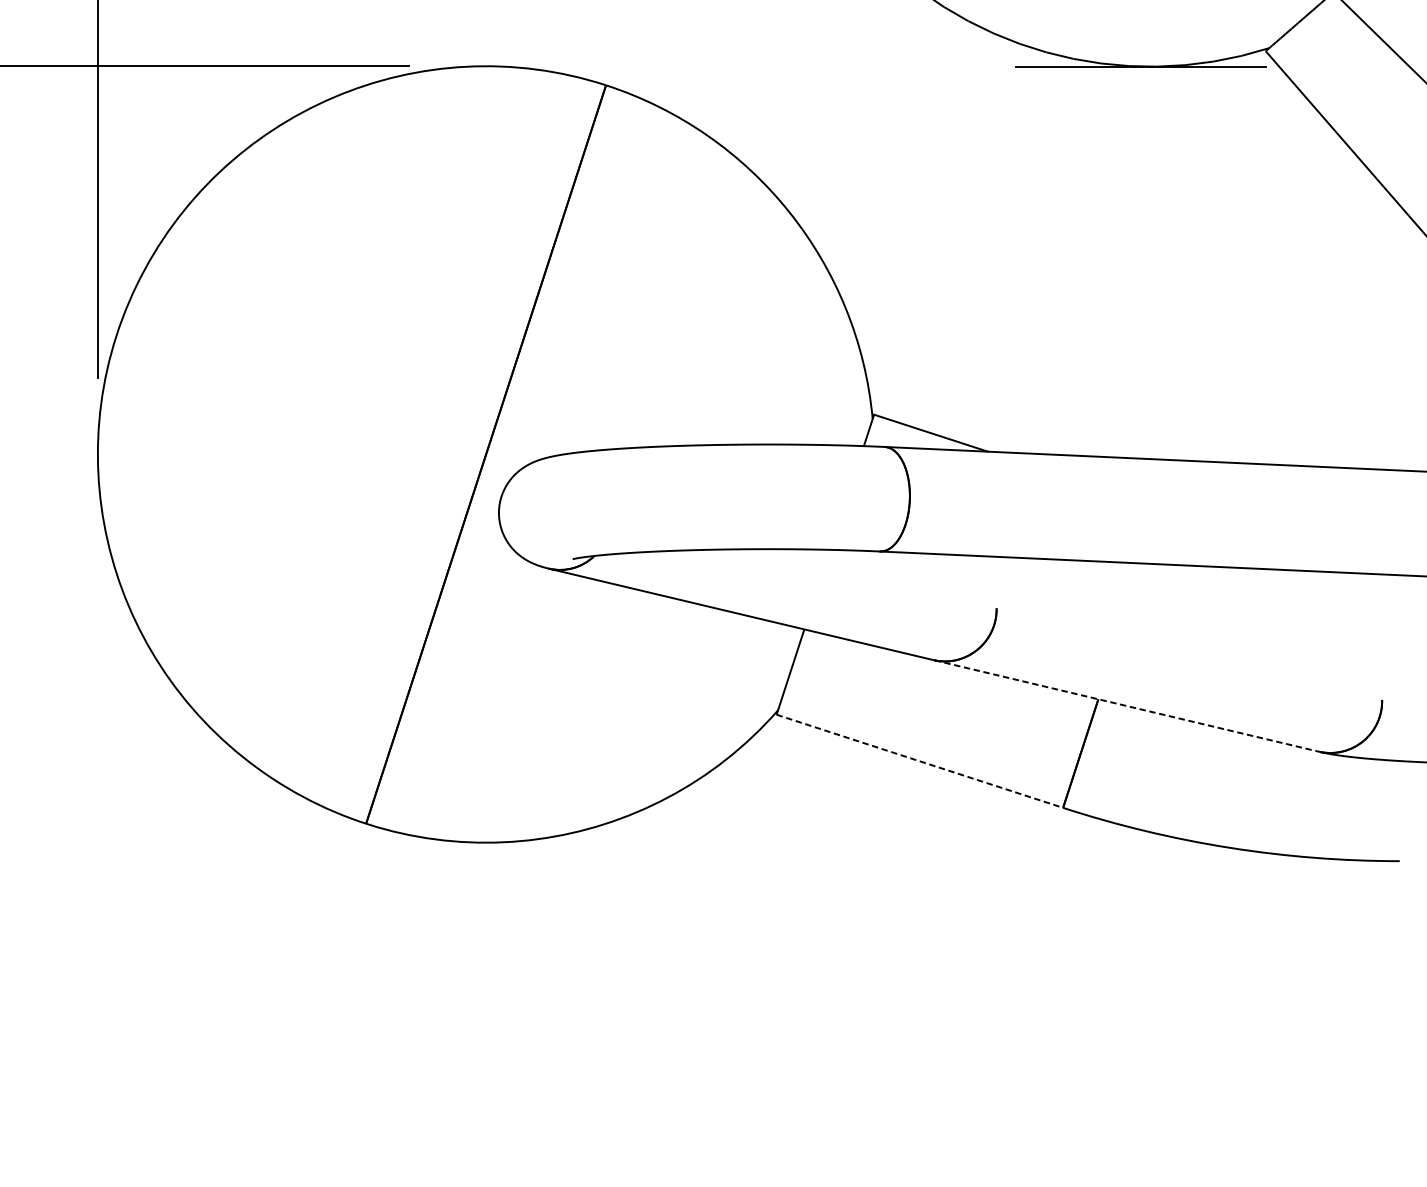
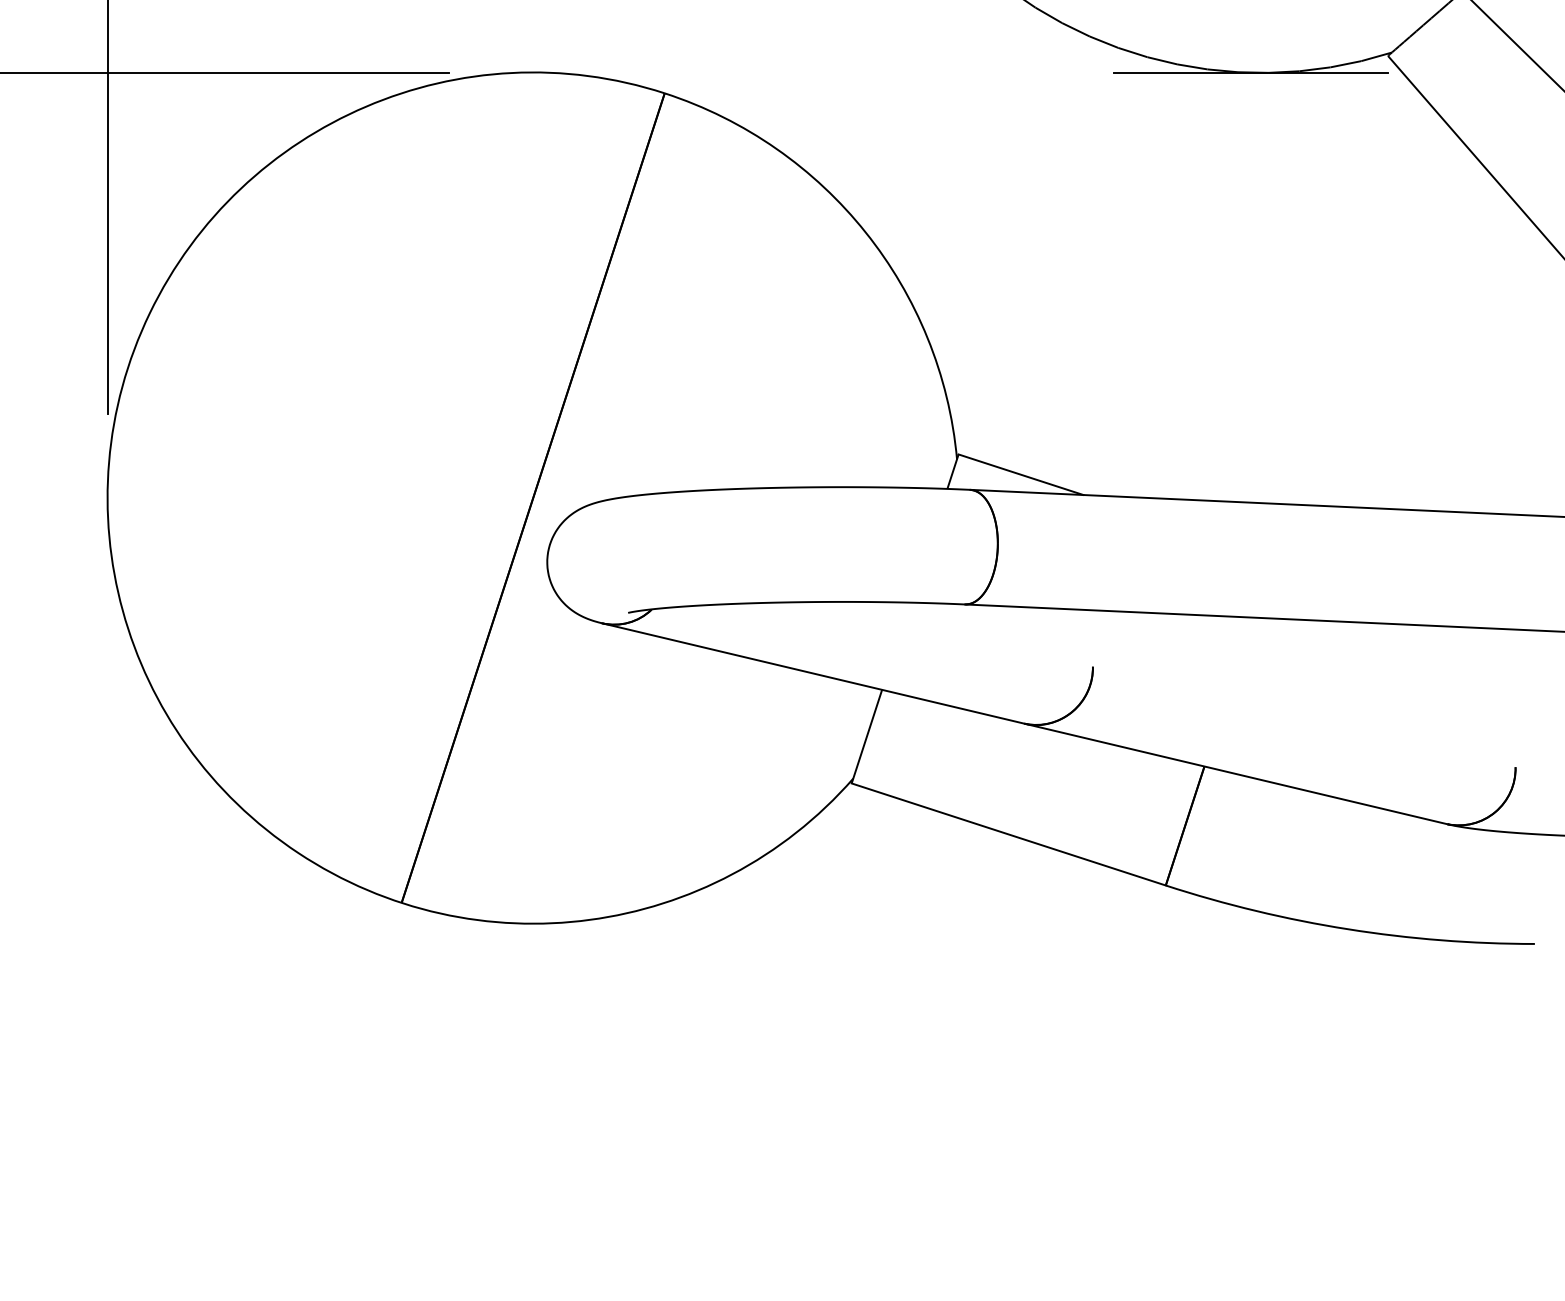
line: (1127, 706) -> (1236, 774), dashed -> solid
line: (920, 761) -> (1009, 834), dashed -> solid

